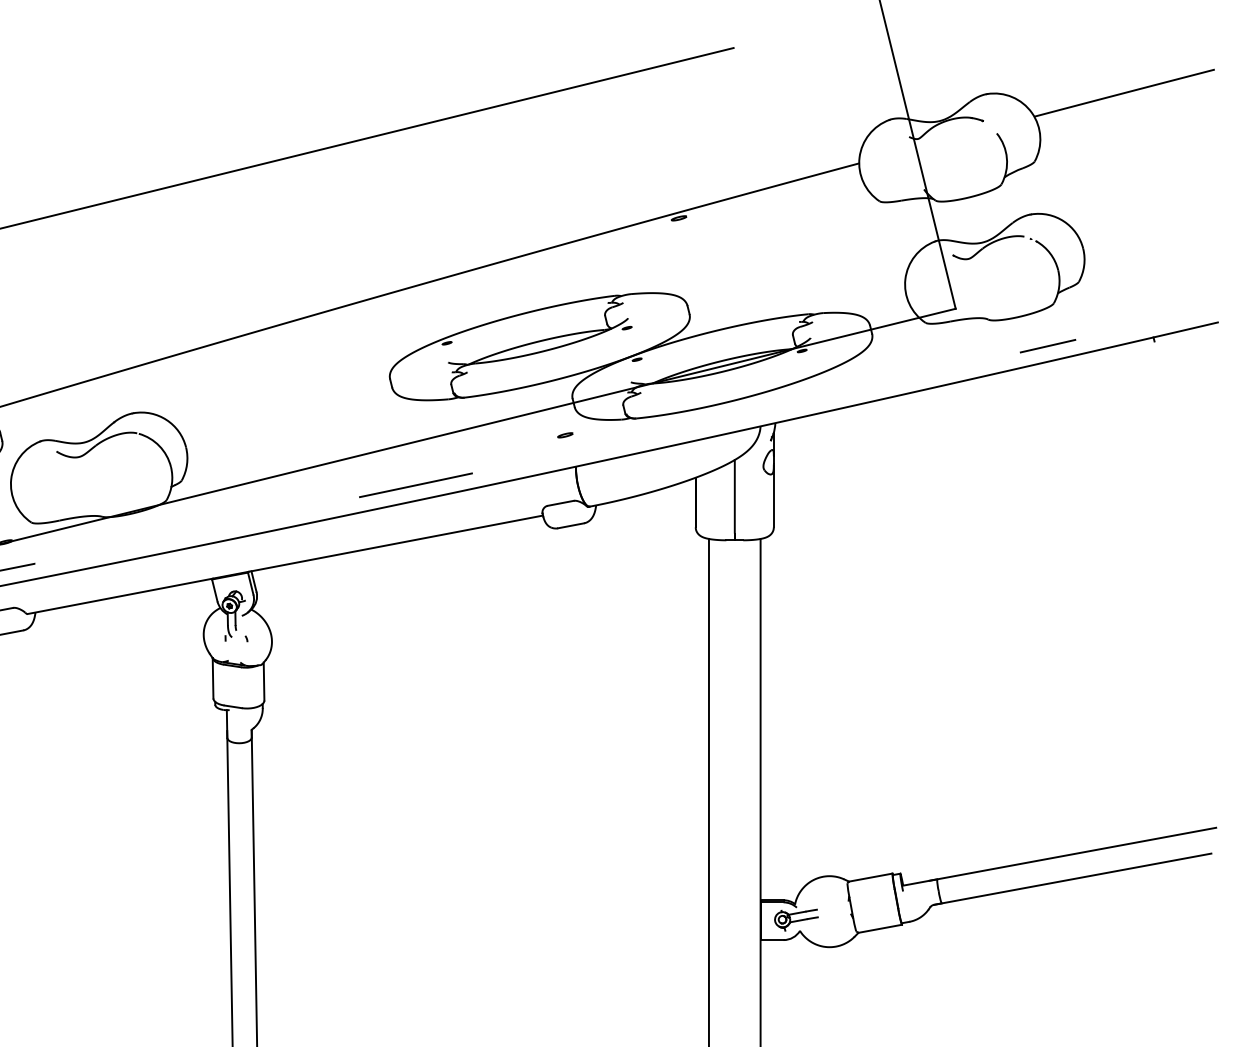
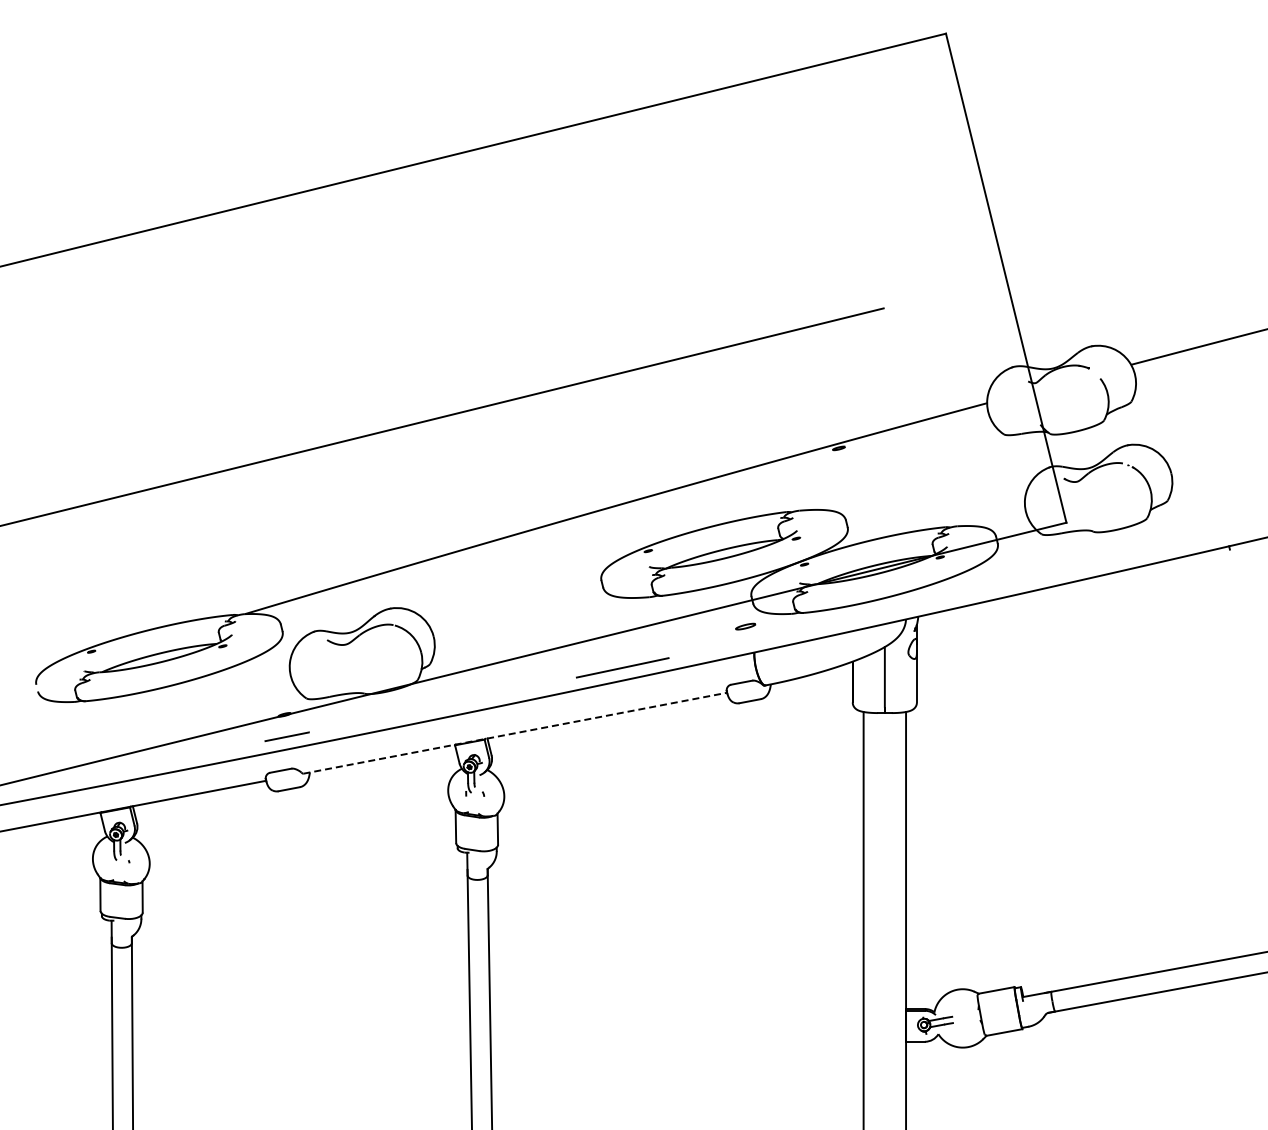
line: (1048, 346) -> (1142, 553), removed
part: (565, 434) -> (745, 626), size x1.6
line: (285, 565) -> (515, 733), solid -> dashed

